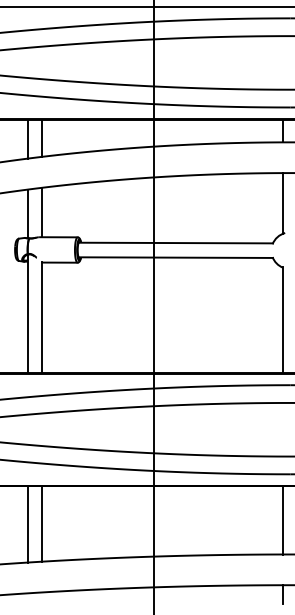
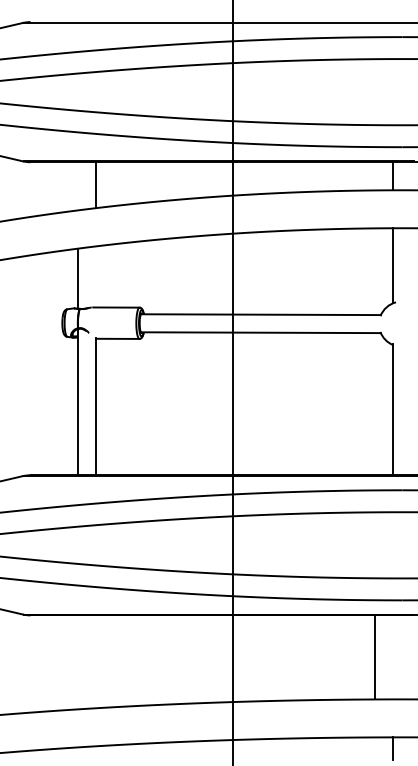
line: (27, 139) -> (77, 186), removed
line: (41, 212) -> (95, 276), removed
line: (283, 520) -> (375, 657), moved
line: (41, 523) -> (95, 661), removed
line: (27, 524) -> (77, 662), removed

